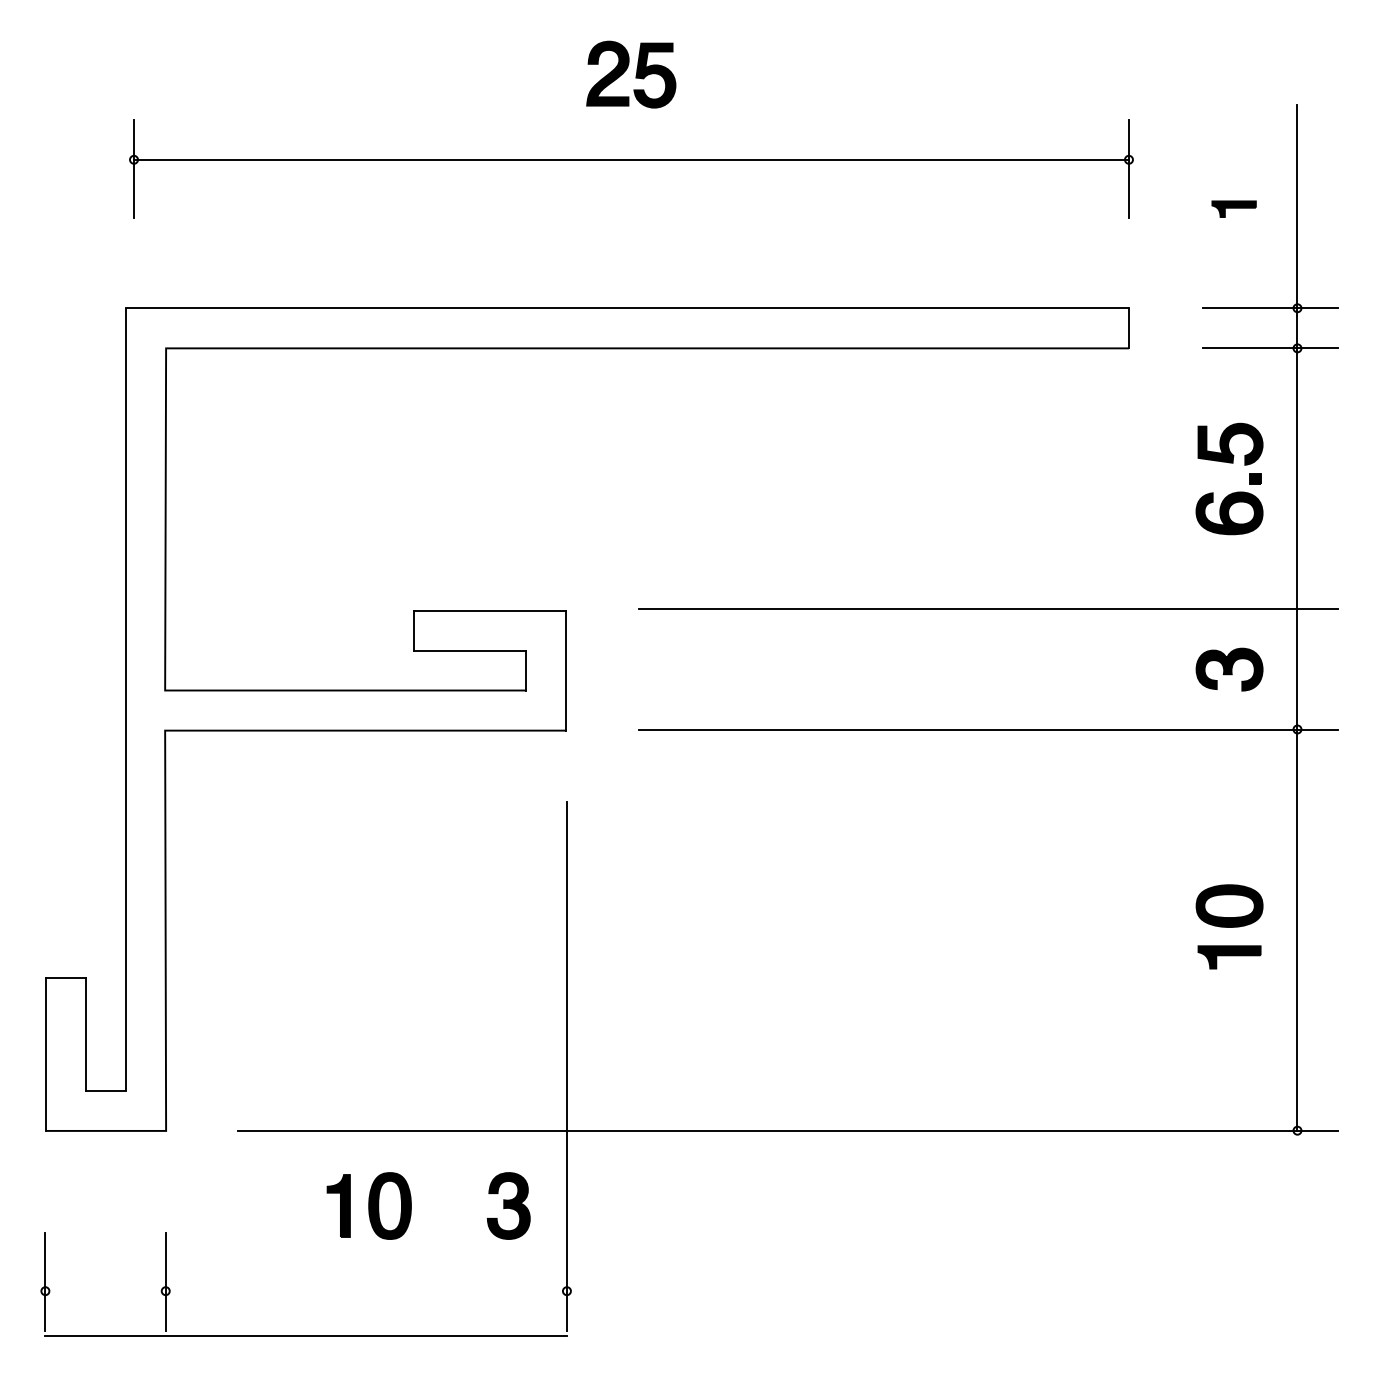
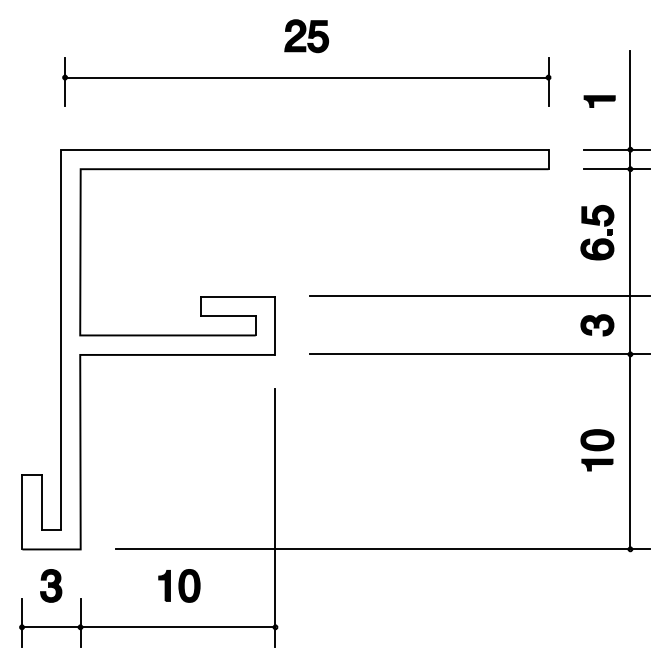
part: (1233, 209) -> (599, 101), size x1.43
part: (509, 1205) -> (51, 585), moved
line: (305, 1336) -> (148, 627), moved

